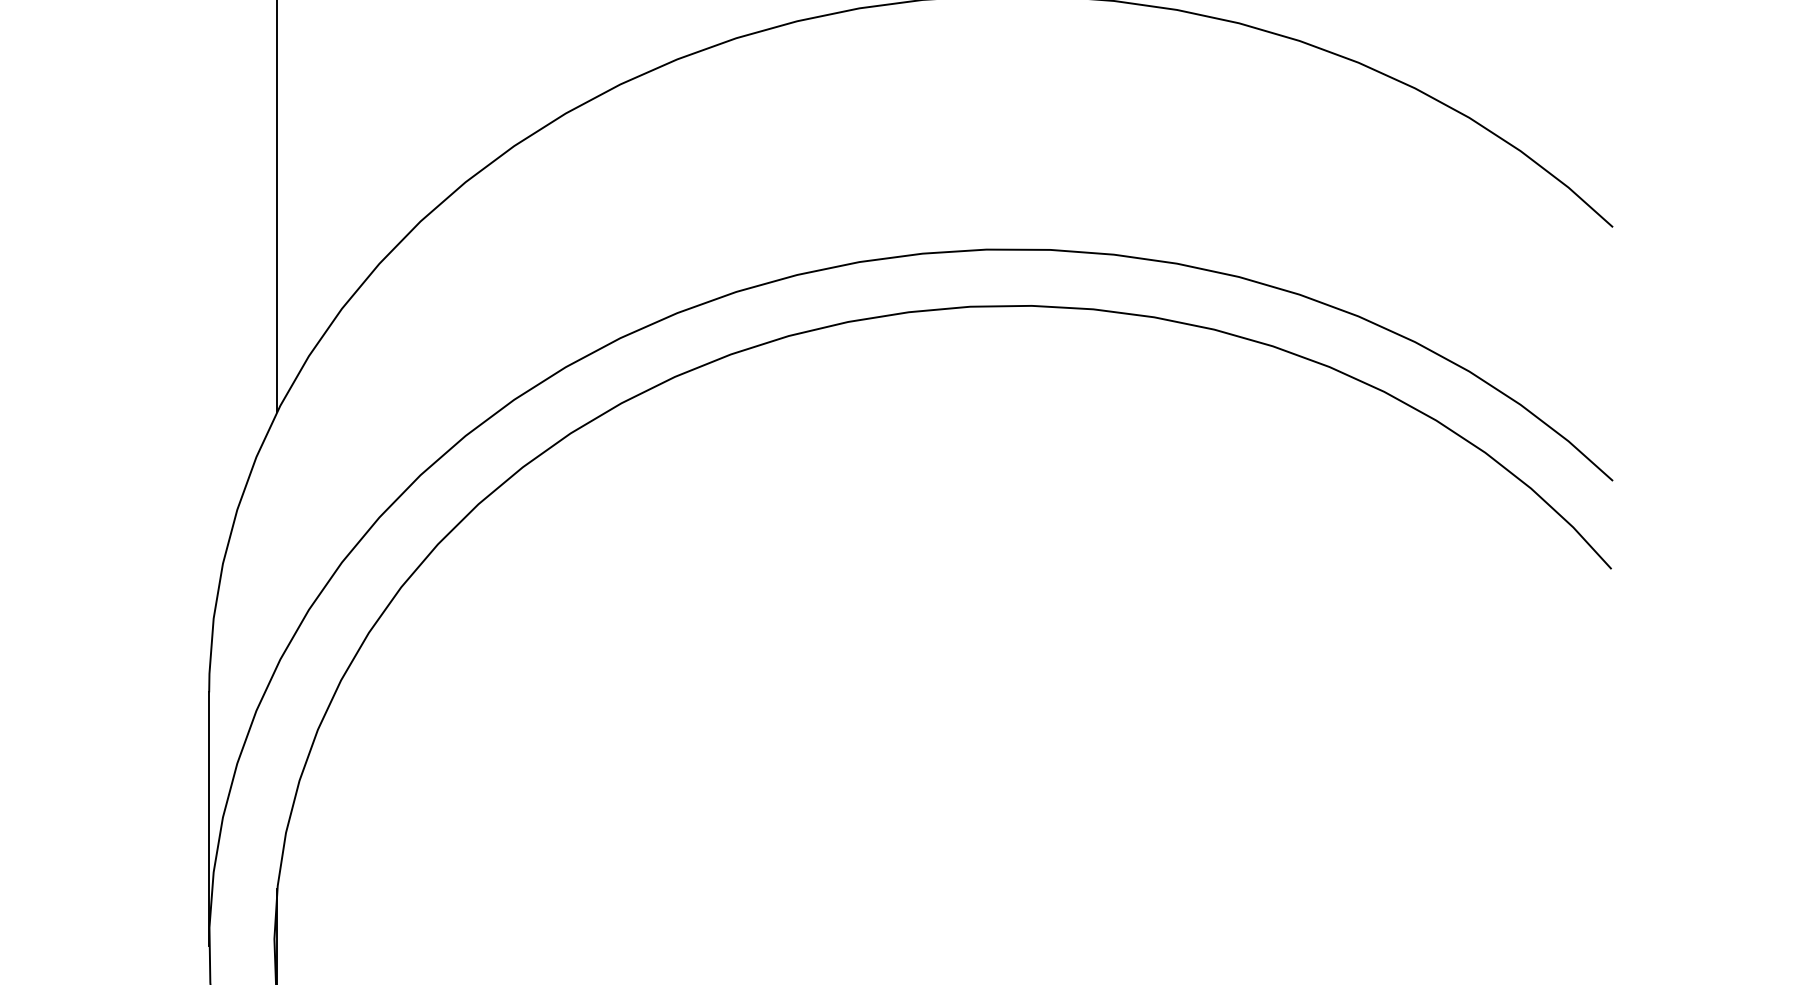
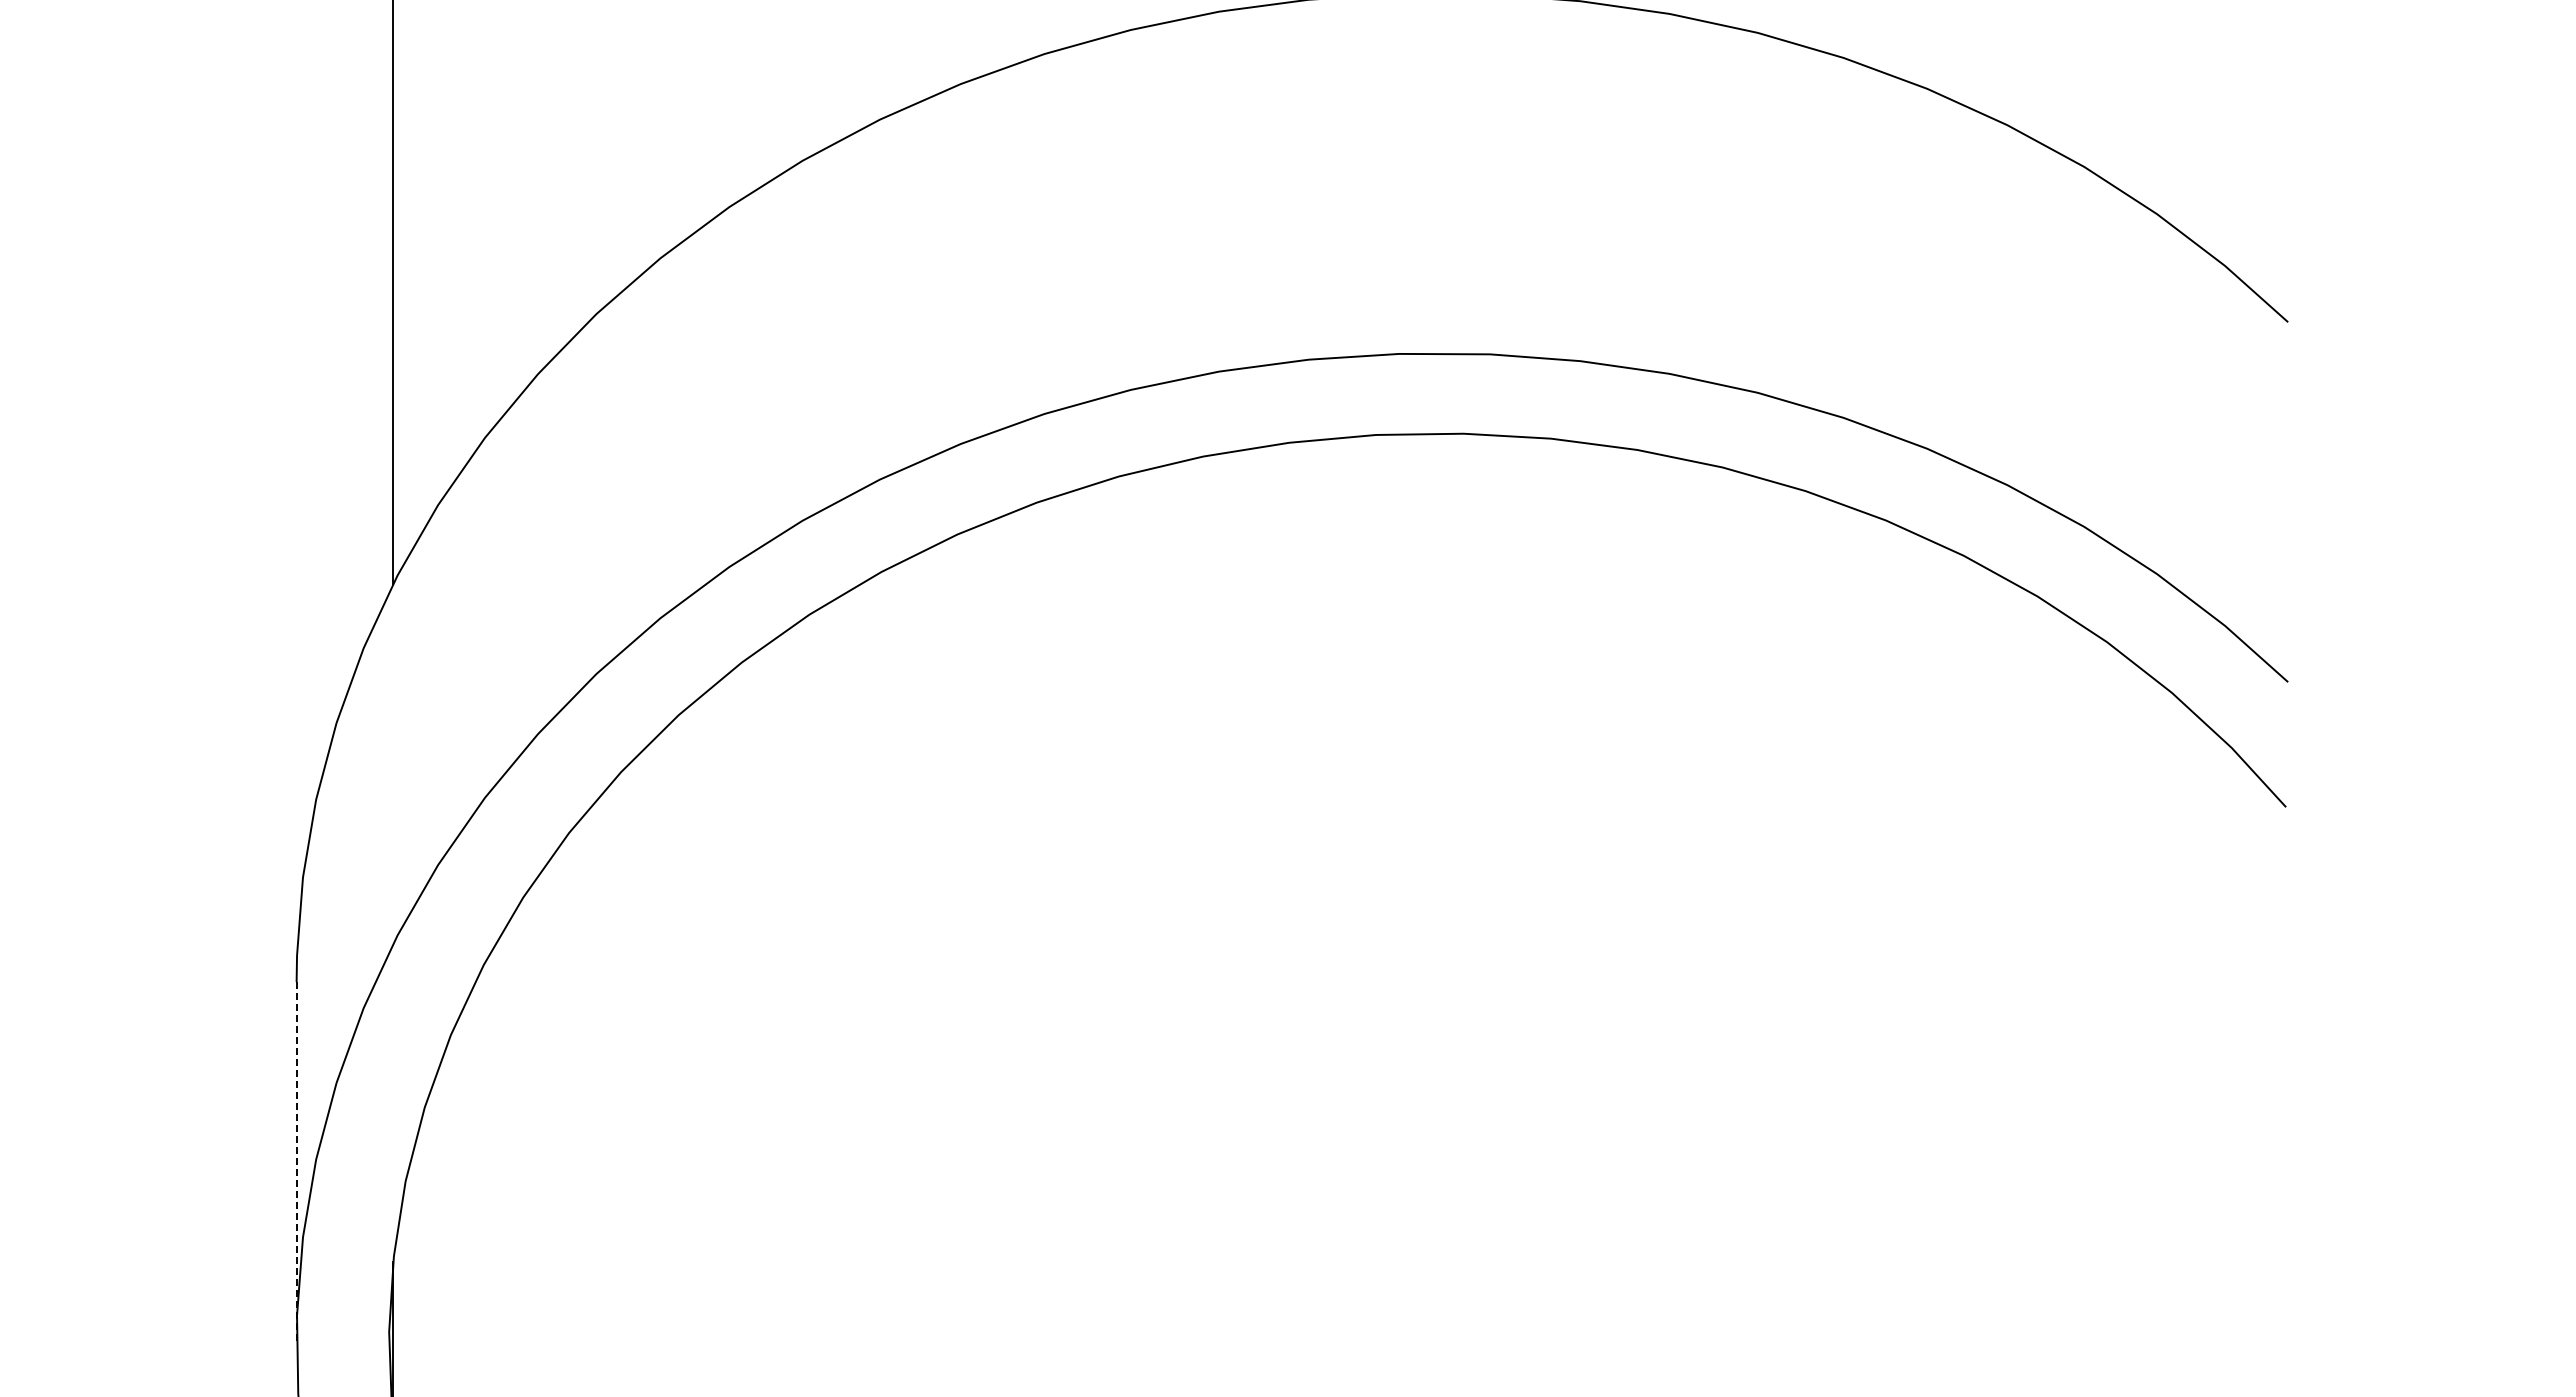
line: (209, 819) -> (296, 1162), solid -> dashed

